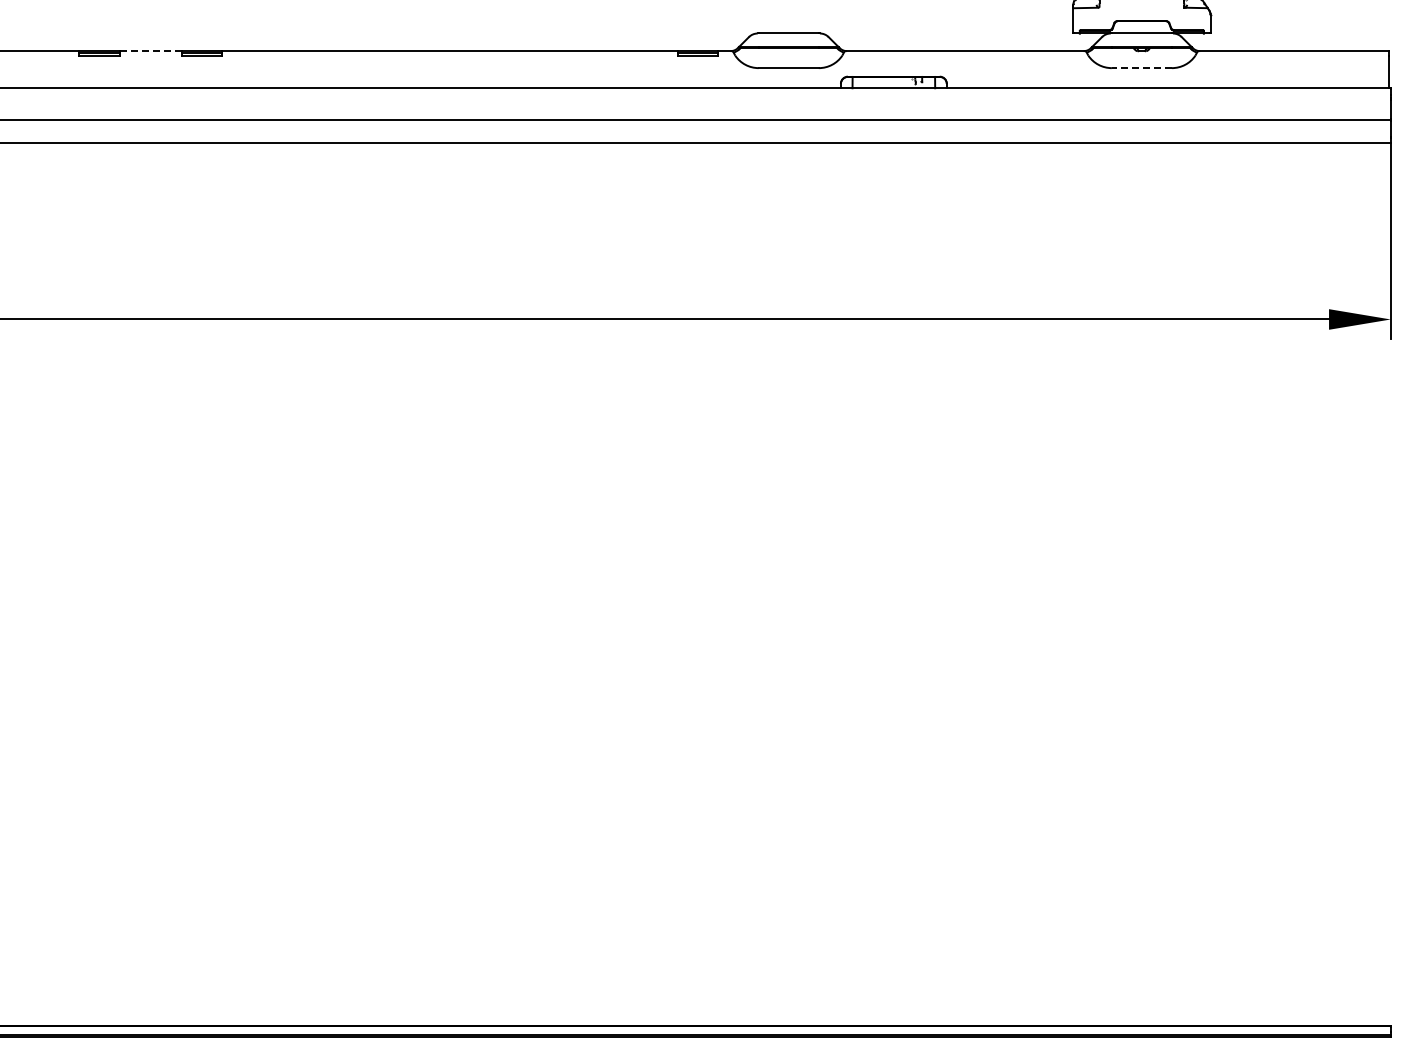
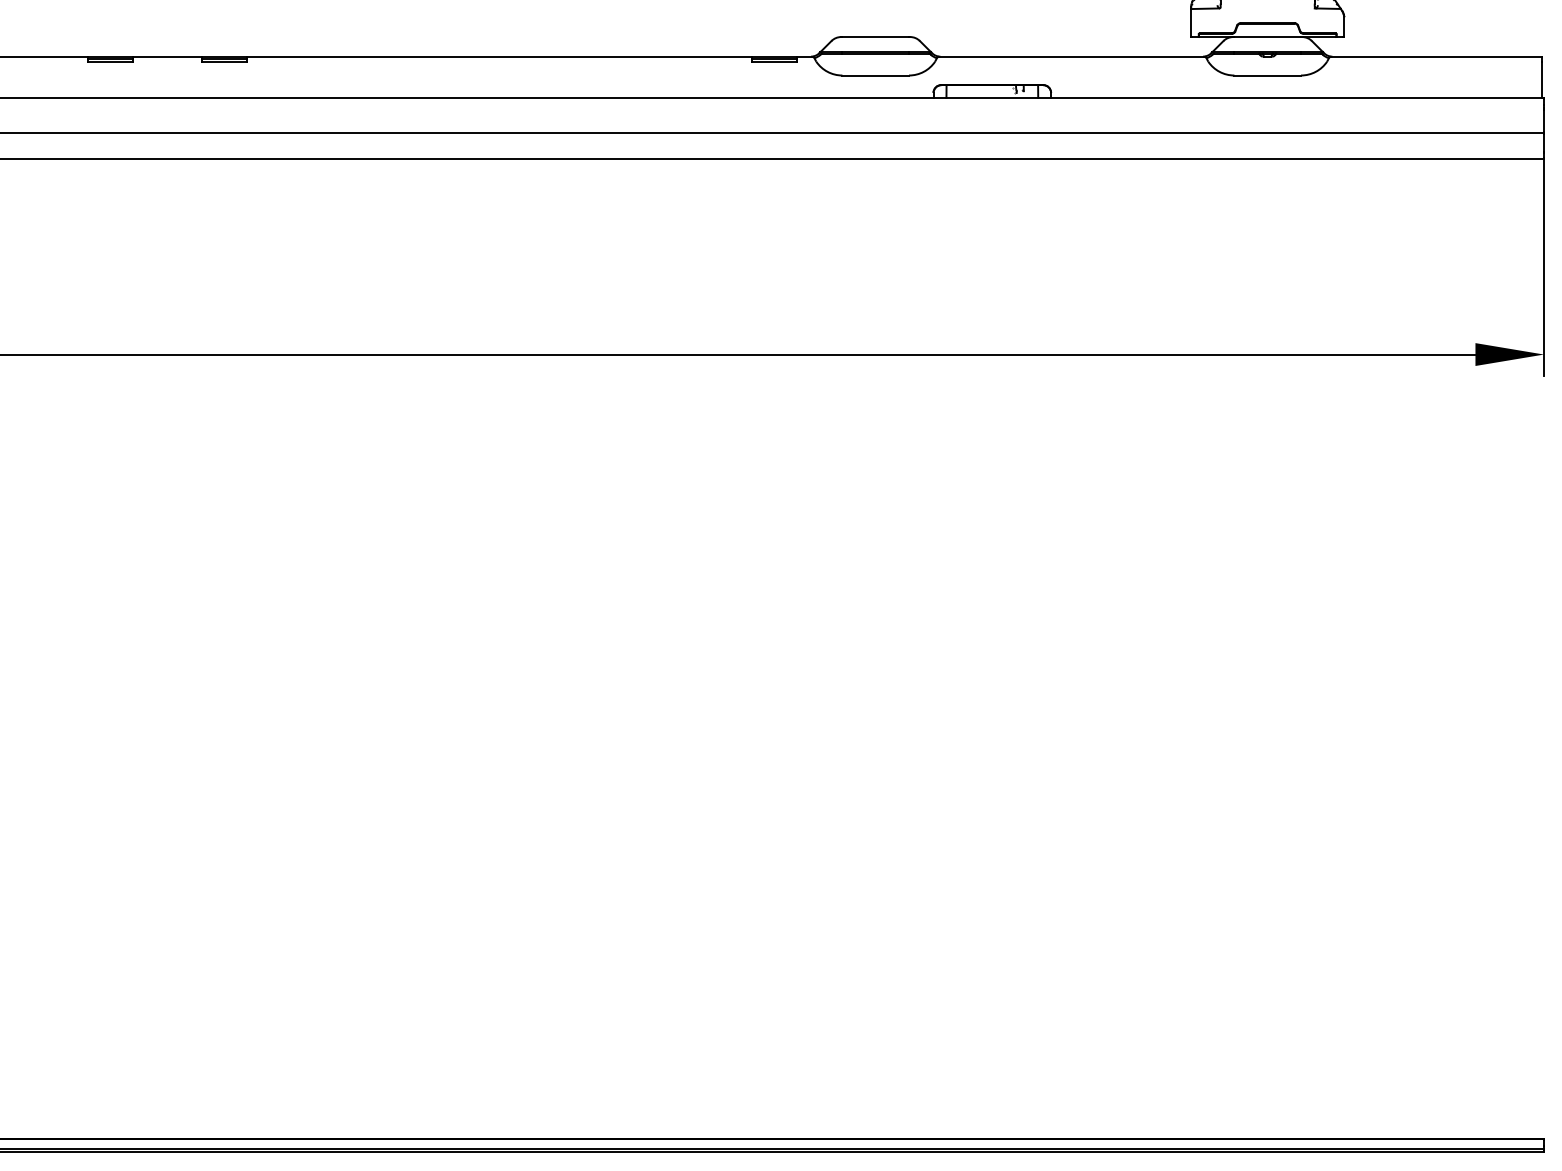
line: (150, 51) -> (167, 57), dashed -> solid
line: (1141, 68) -> (1267, 75), dashed -> solid

